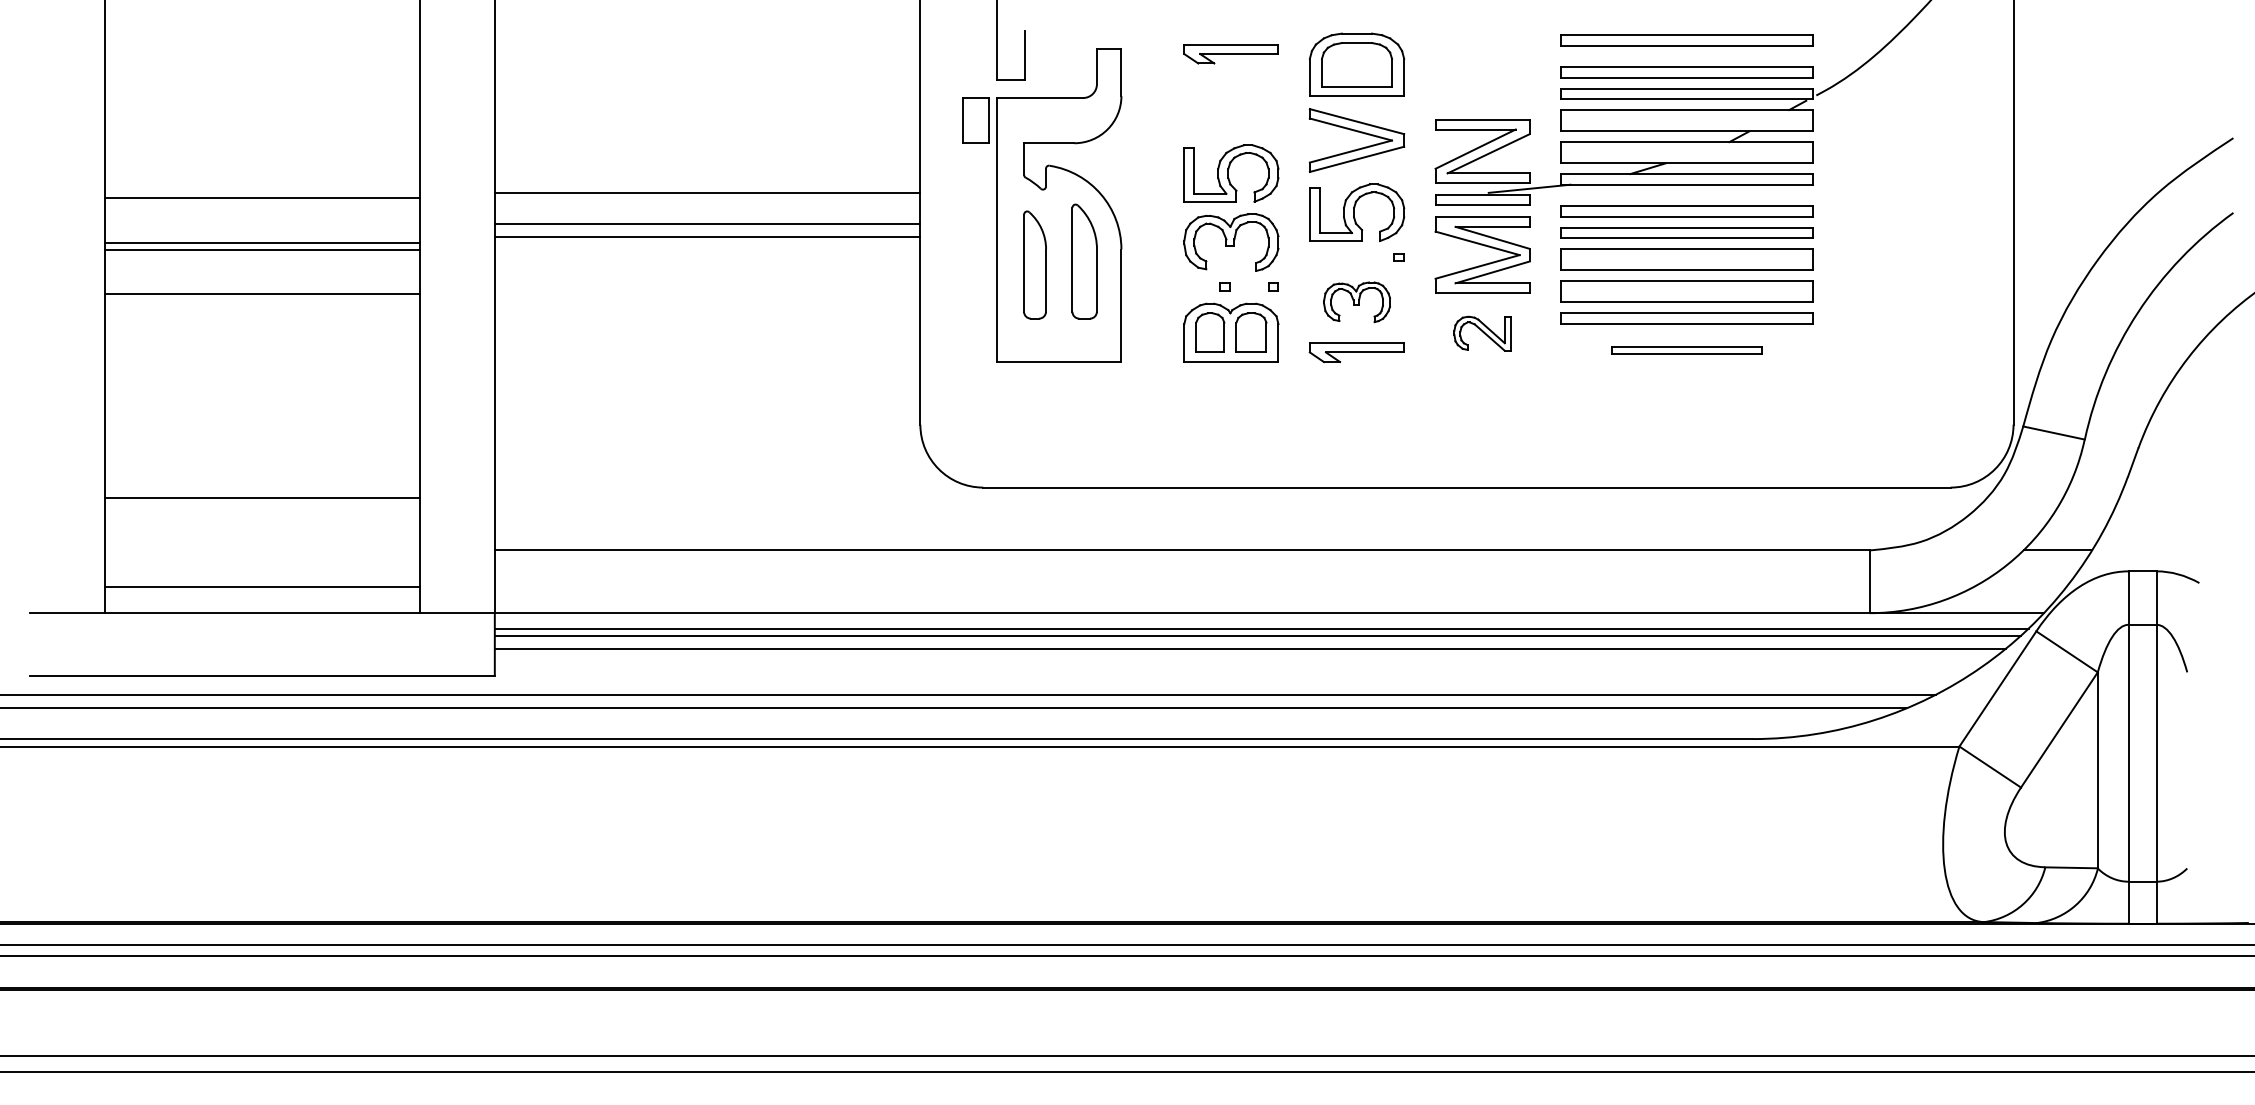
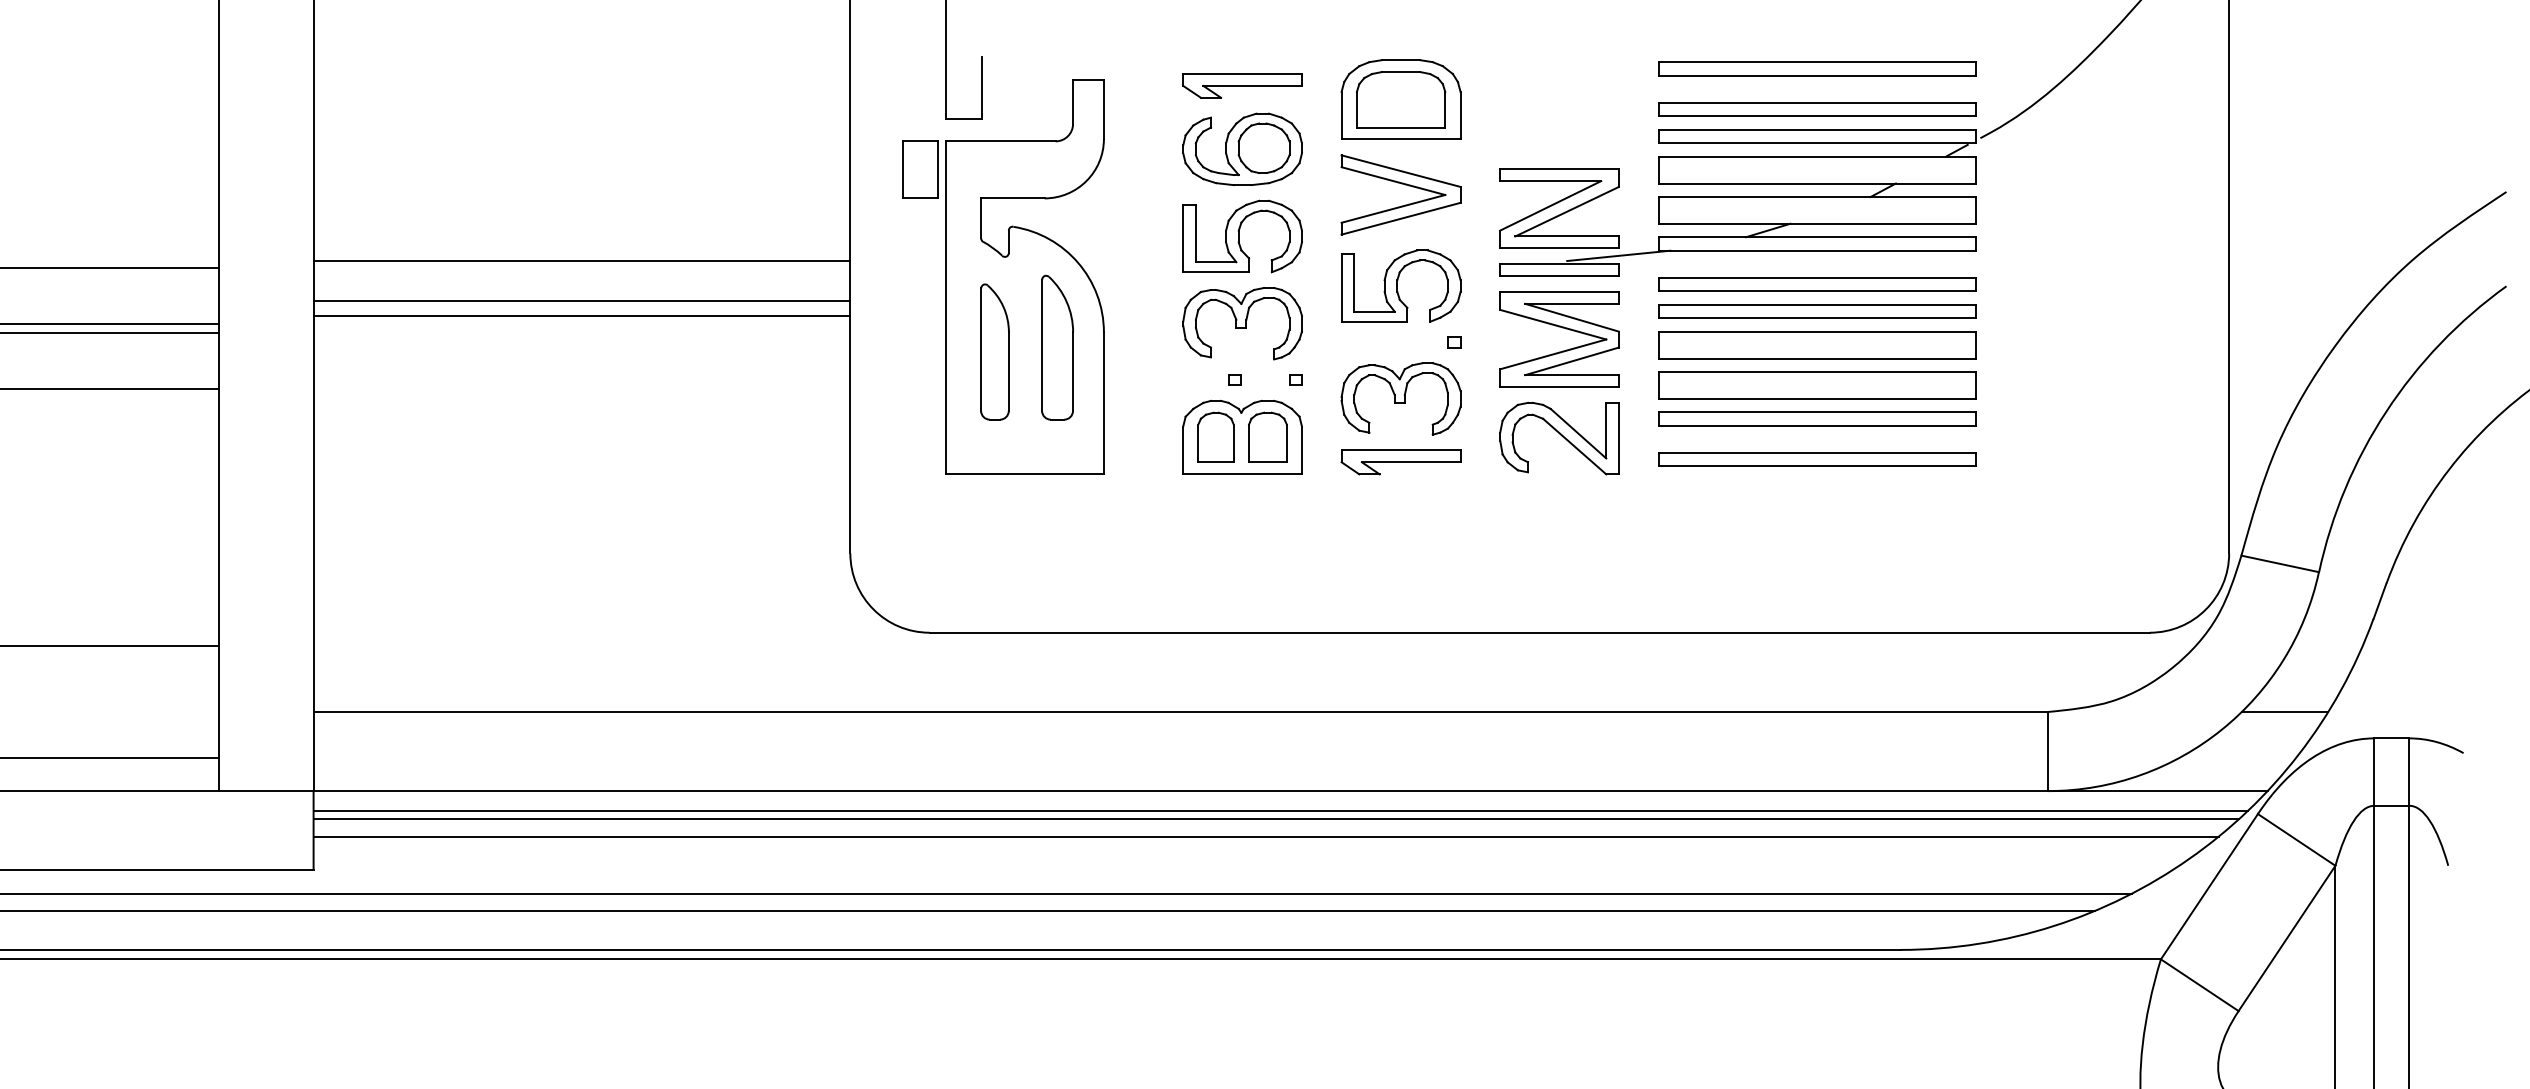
part: (1231, 104) -> (1242, 149), added
part: (1356, 302) -> (1400, 399), size x1.43
part: (1482, 333) -> (1559, 438), size x1.67
part: (1686, 350) -> (1816, 459), size x1.67

